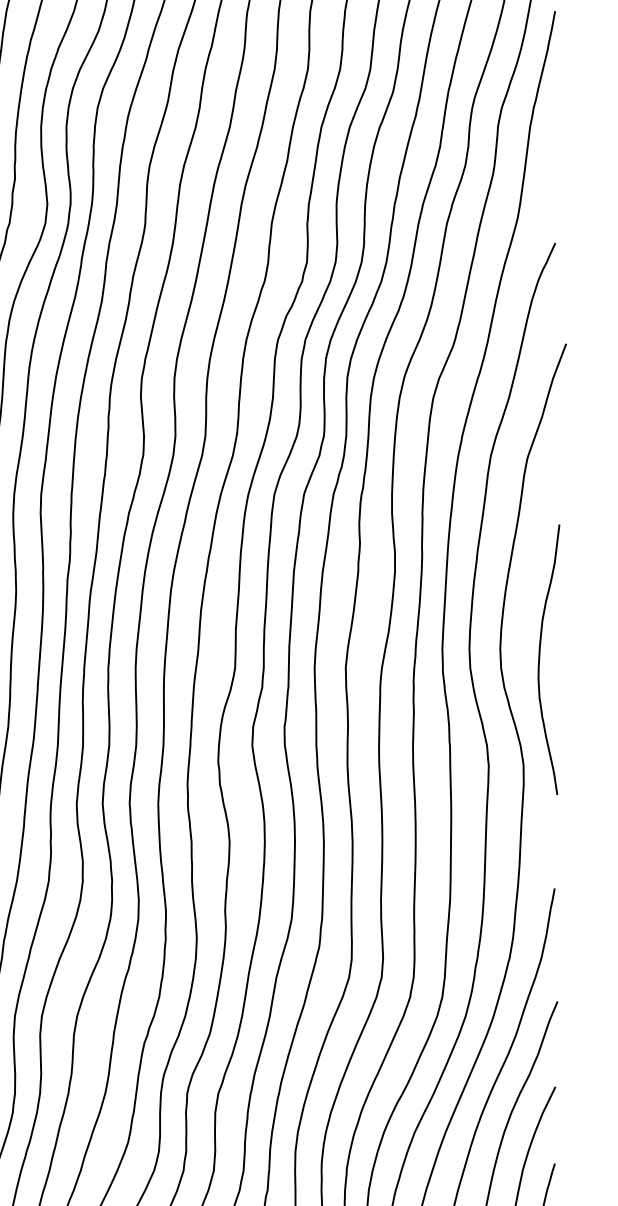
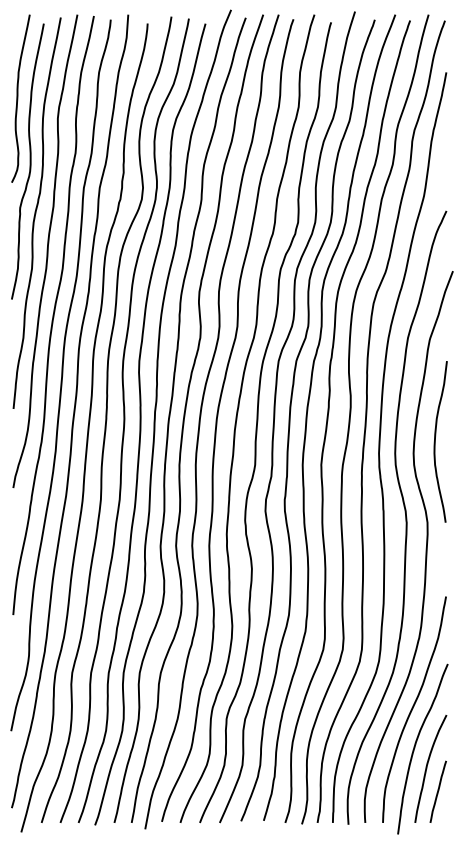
curve: (540, 659) -> (435, 441), moved

